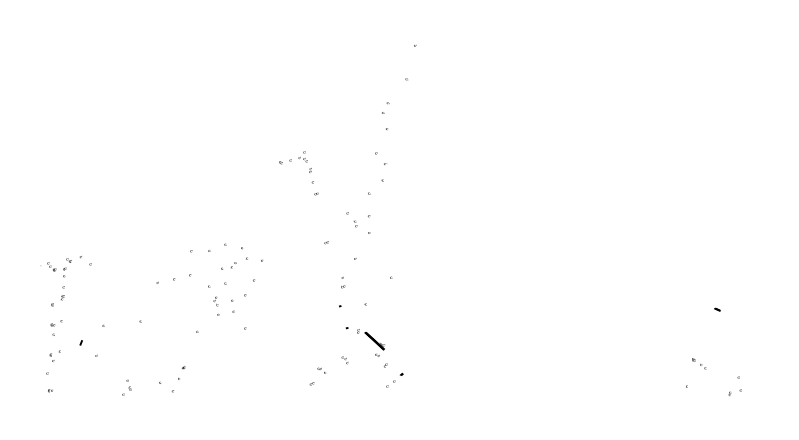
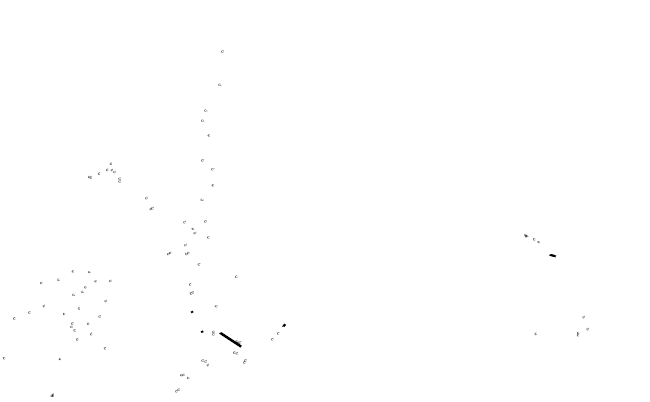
part: (295, 161) -> (103, 173), moved
part: (345, 241) -> (186, 249), added
part: (699, 363) -> (532, 238), moved
part: (394, 380) -> (278, 332), moved

